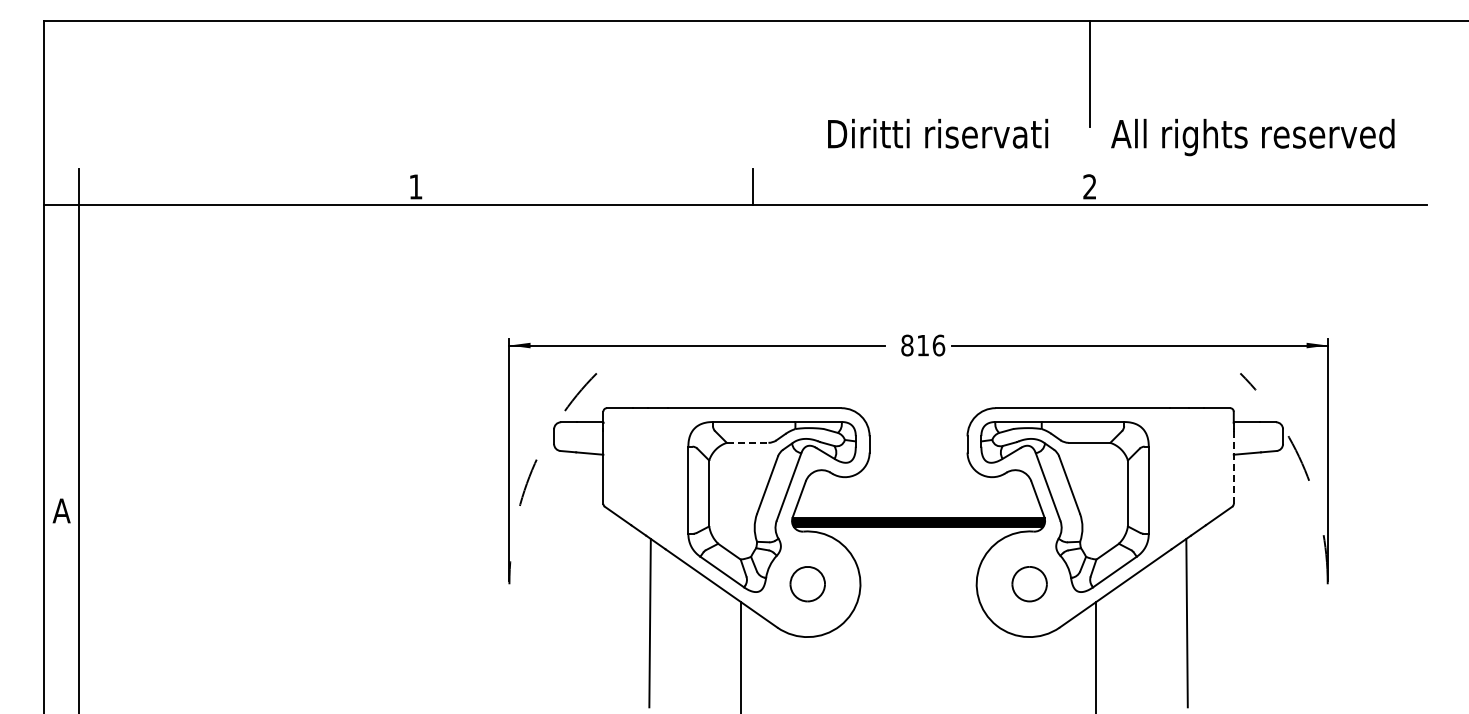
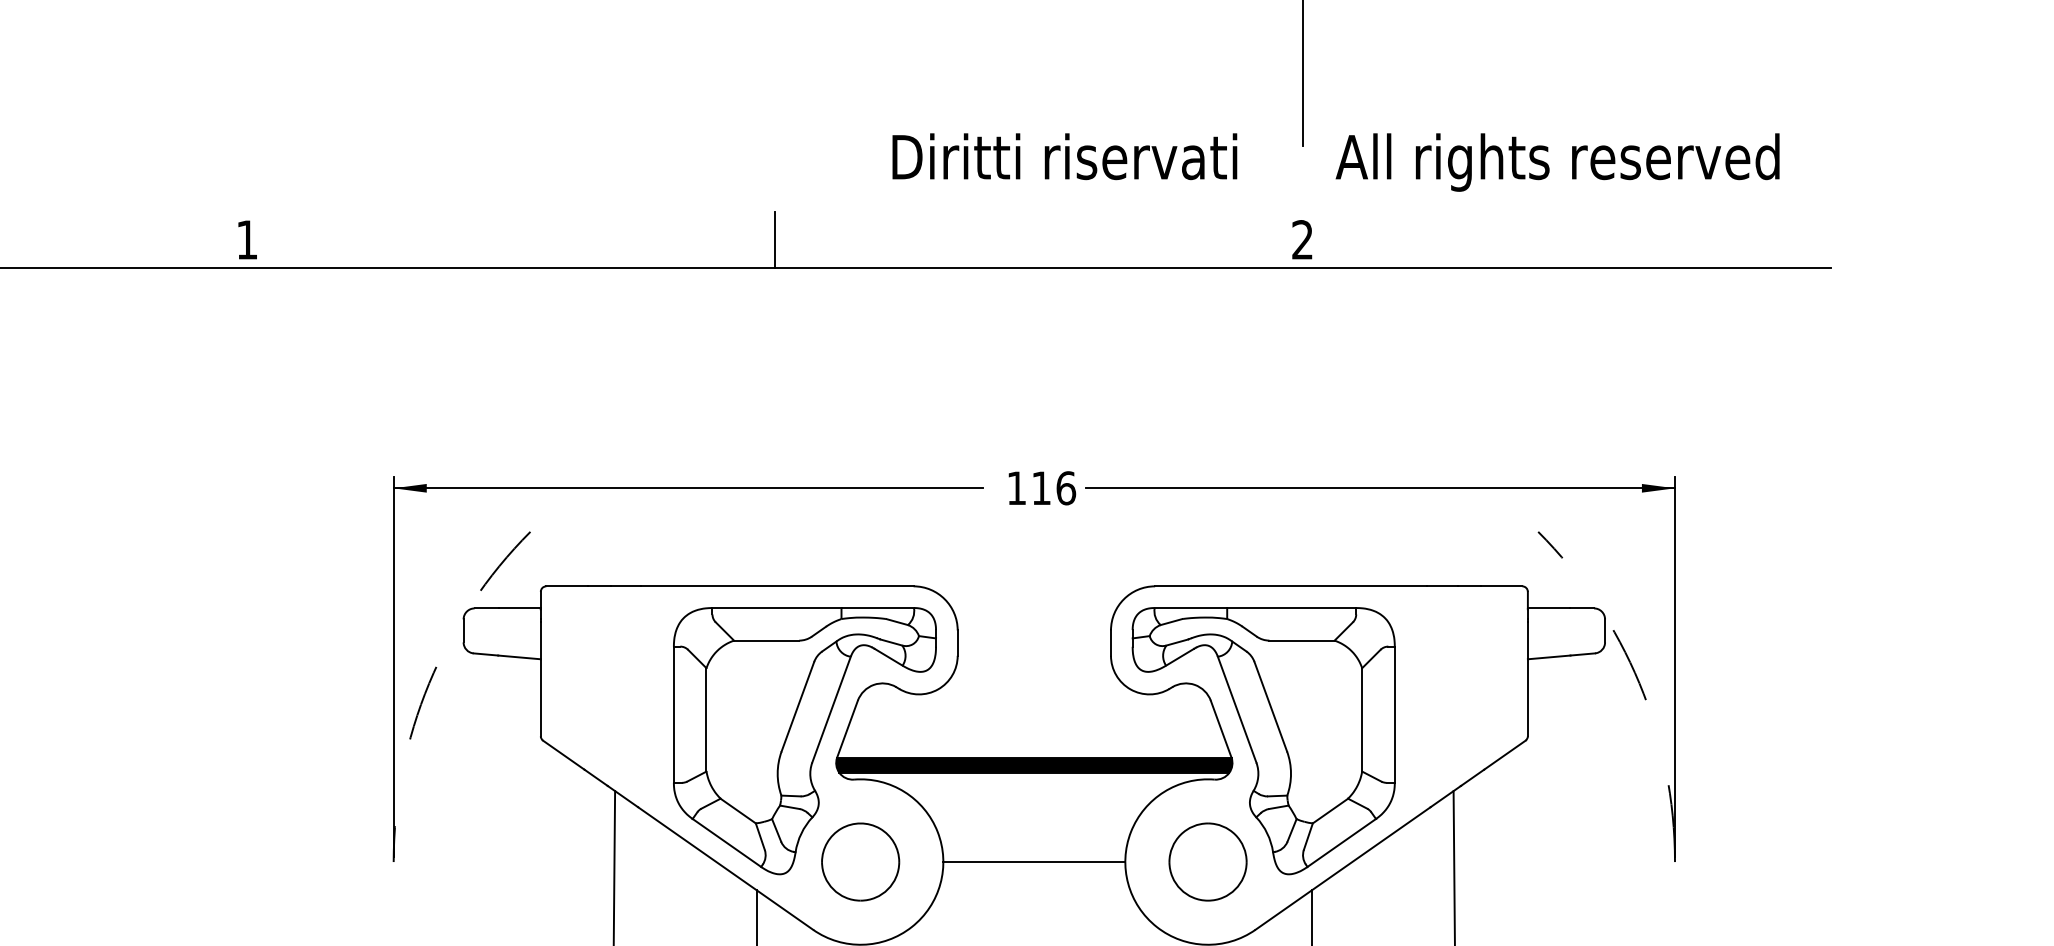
text: (907, 345) -> (1016, 488), 816 -> 116
line: (747, 442) -> (766, 640), dashed -> solid
line: (1233, 468) -> (1527, 680), dashed -> solid
part: (807, 583) -> (860, 860), size x1.43
part: (1029, 583) -> (1208, 860), size x1.43
line: (918, 584) -> (1034, 862), added

